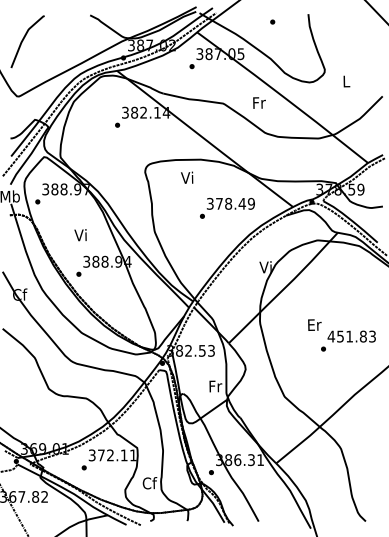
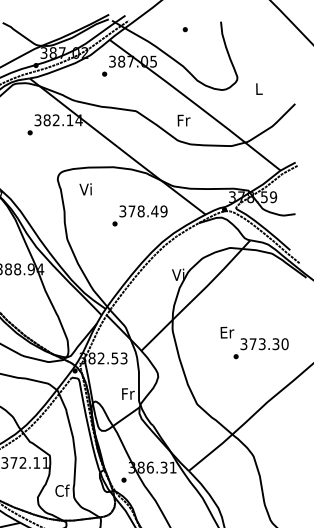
text: (259, 102) -> (184, 120), moved
text: (187, 177) -> (86, 189), moved
text: (351, 336) -> (264, 344), 451.83 -> 373.30

